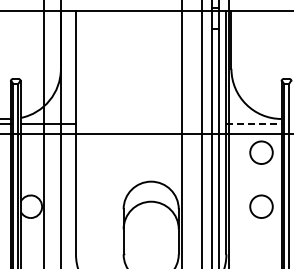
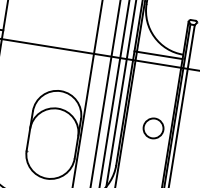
line: (253, 124) -> (158, 55), dashed -> solid
circle: (261, 152) -> (161, 81), removed

